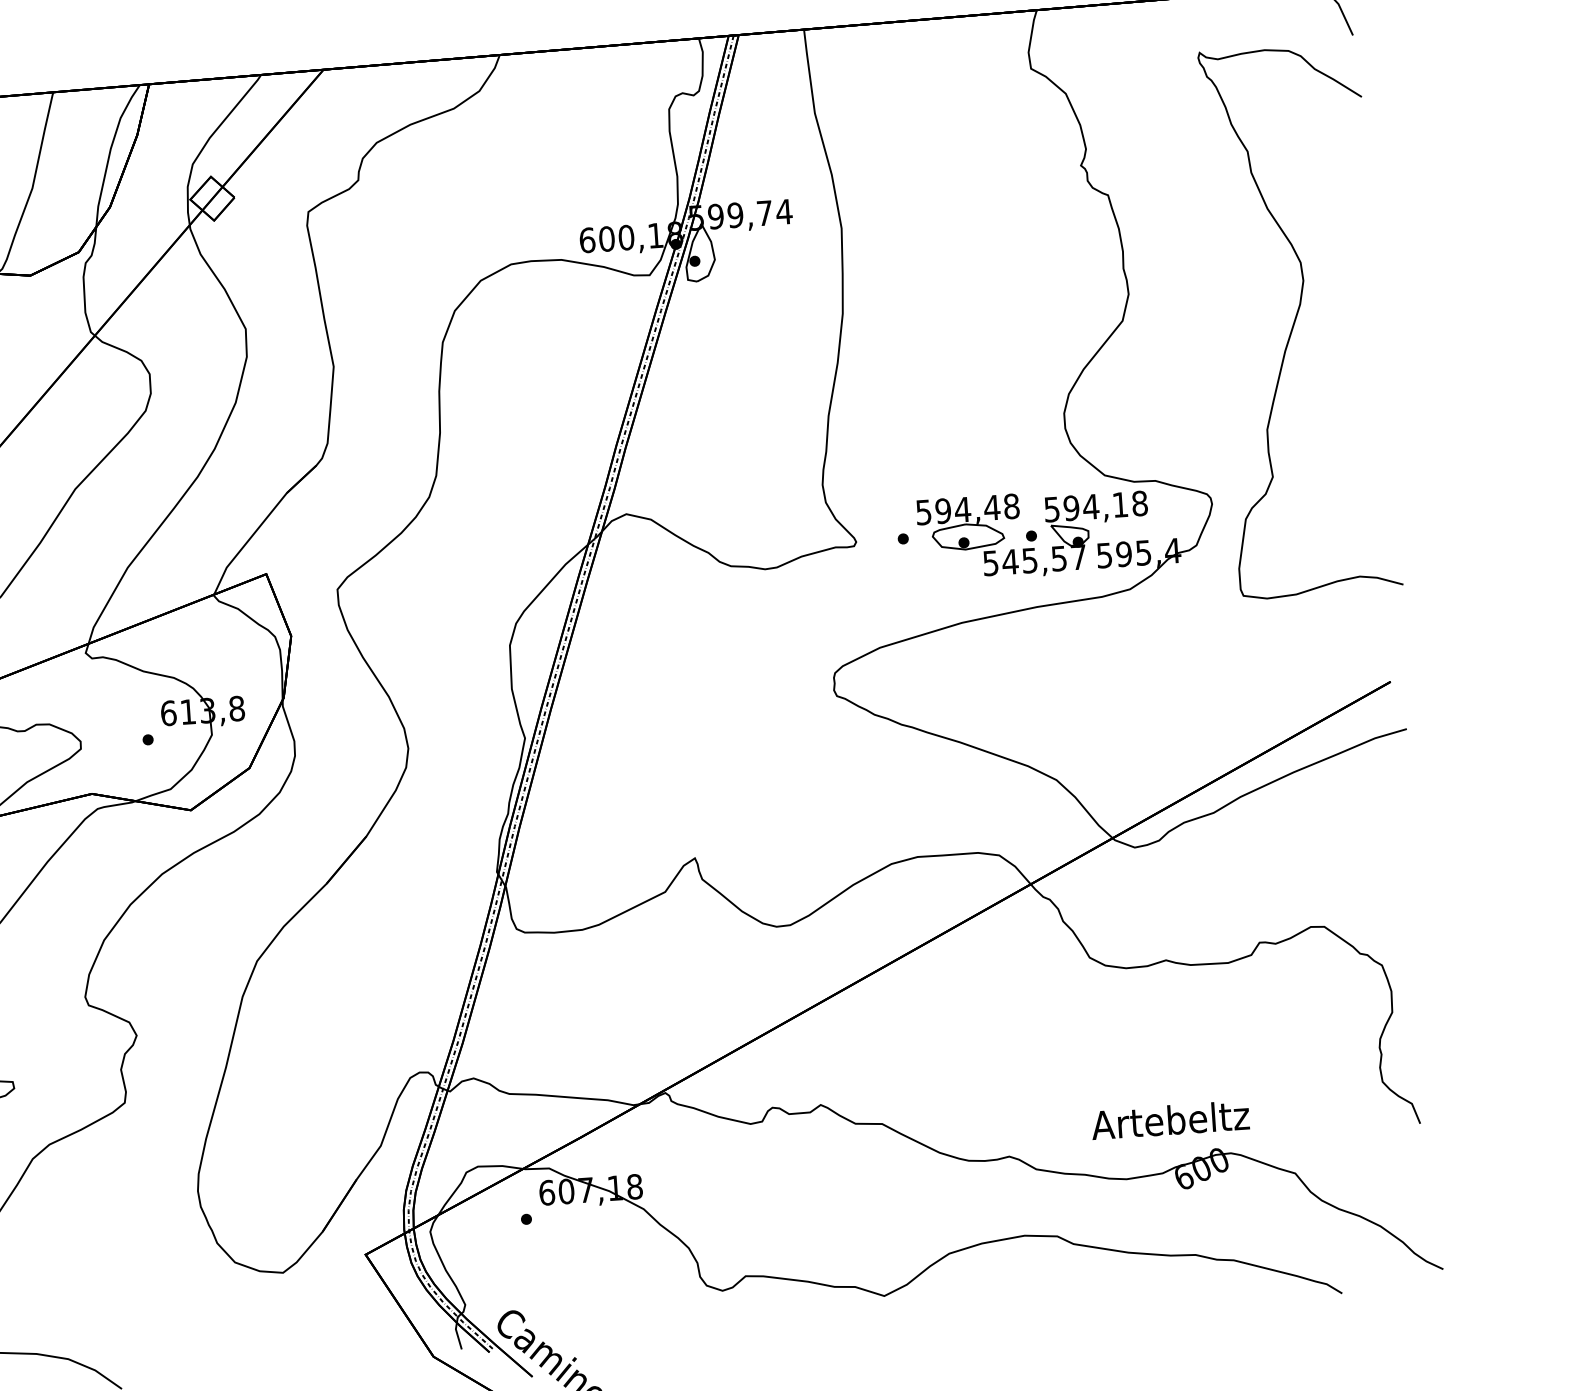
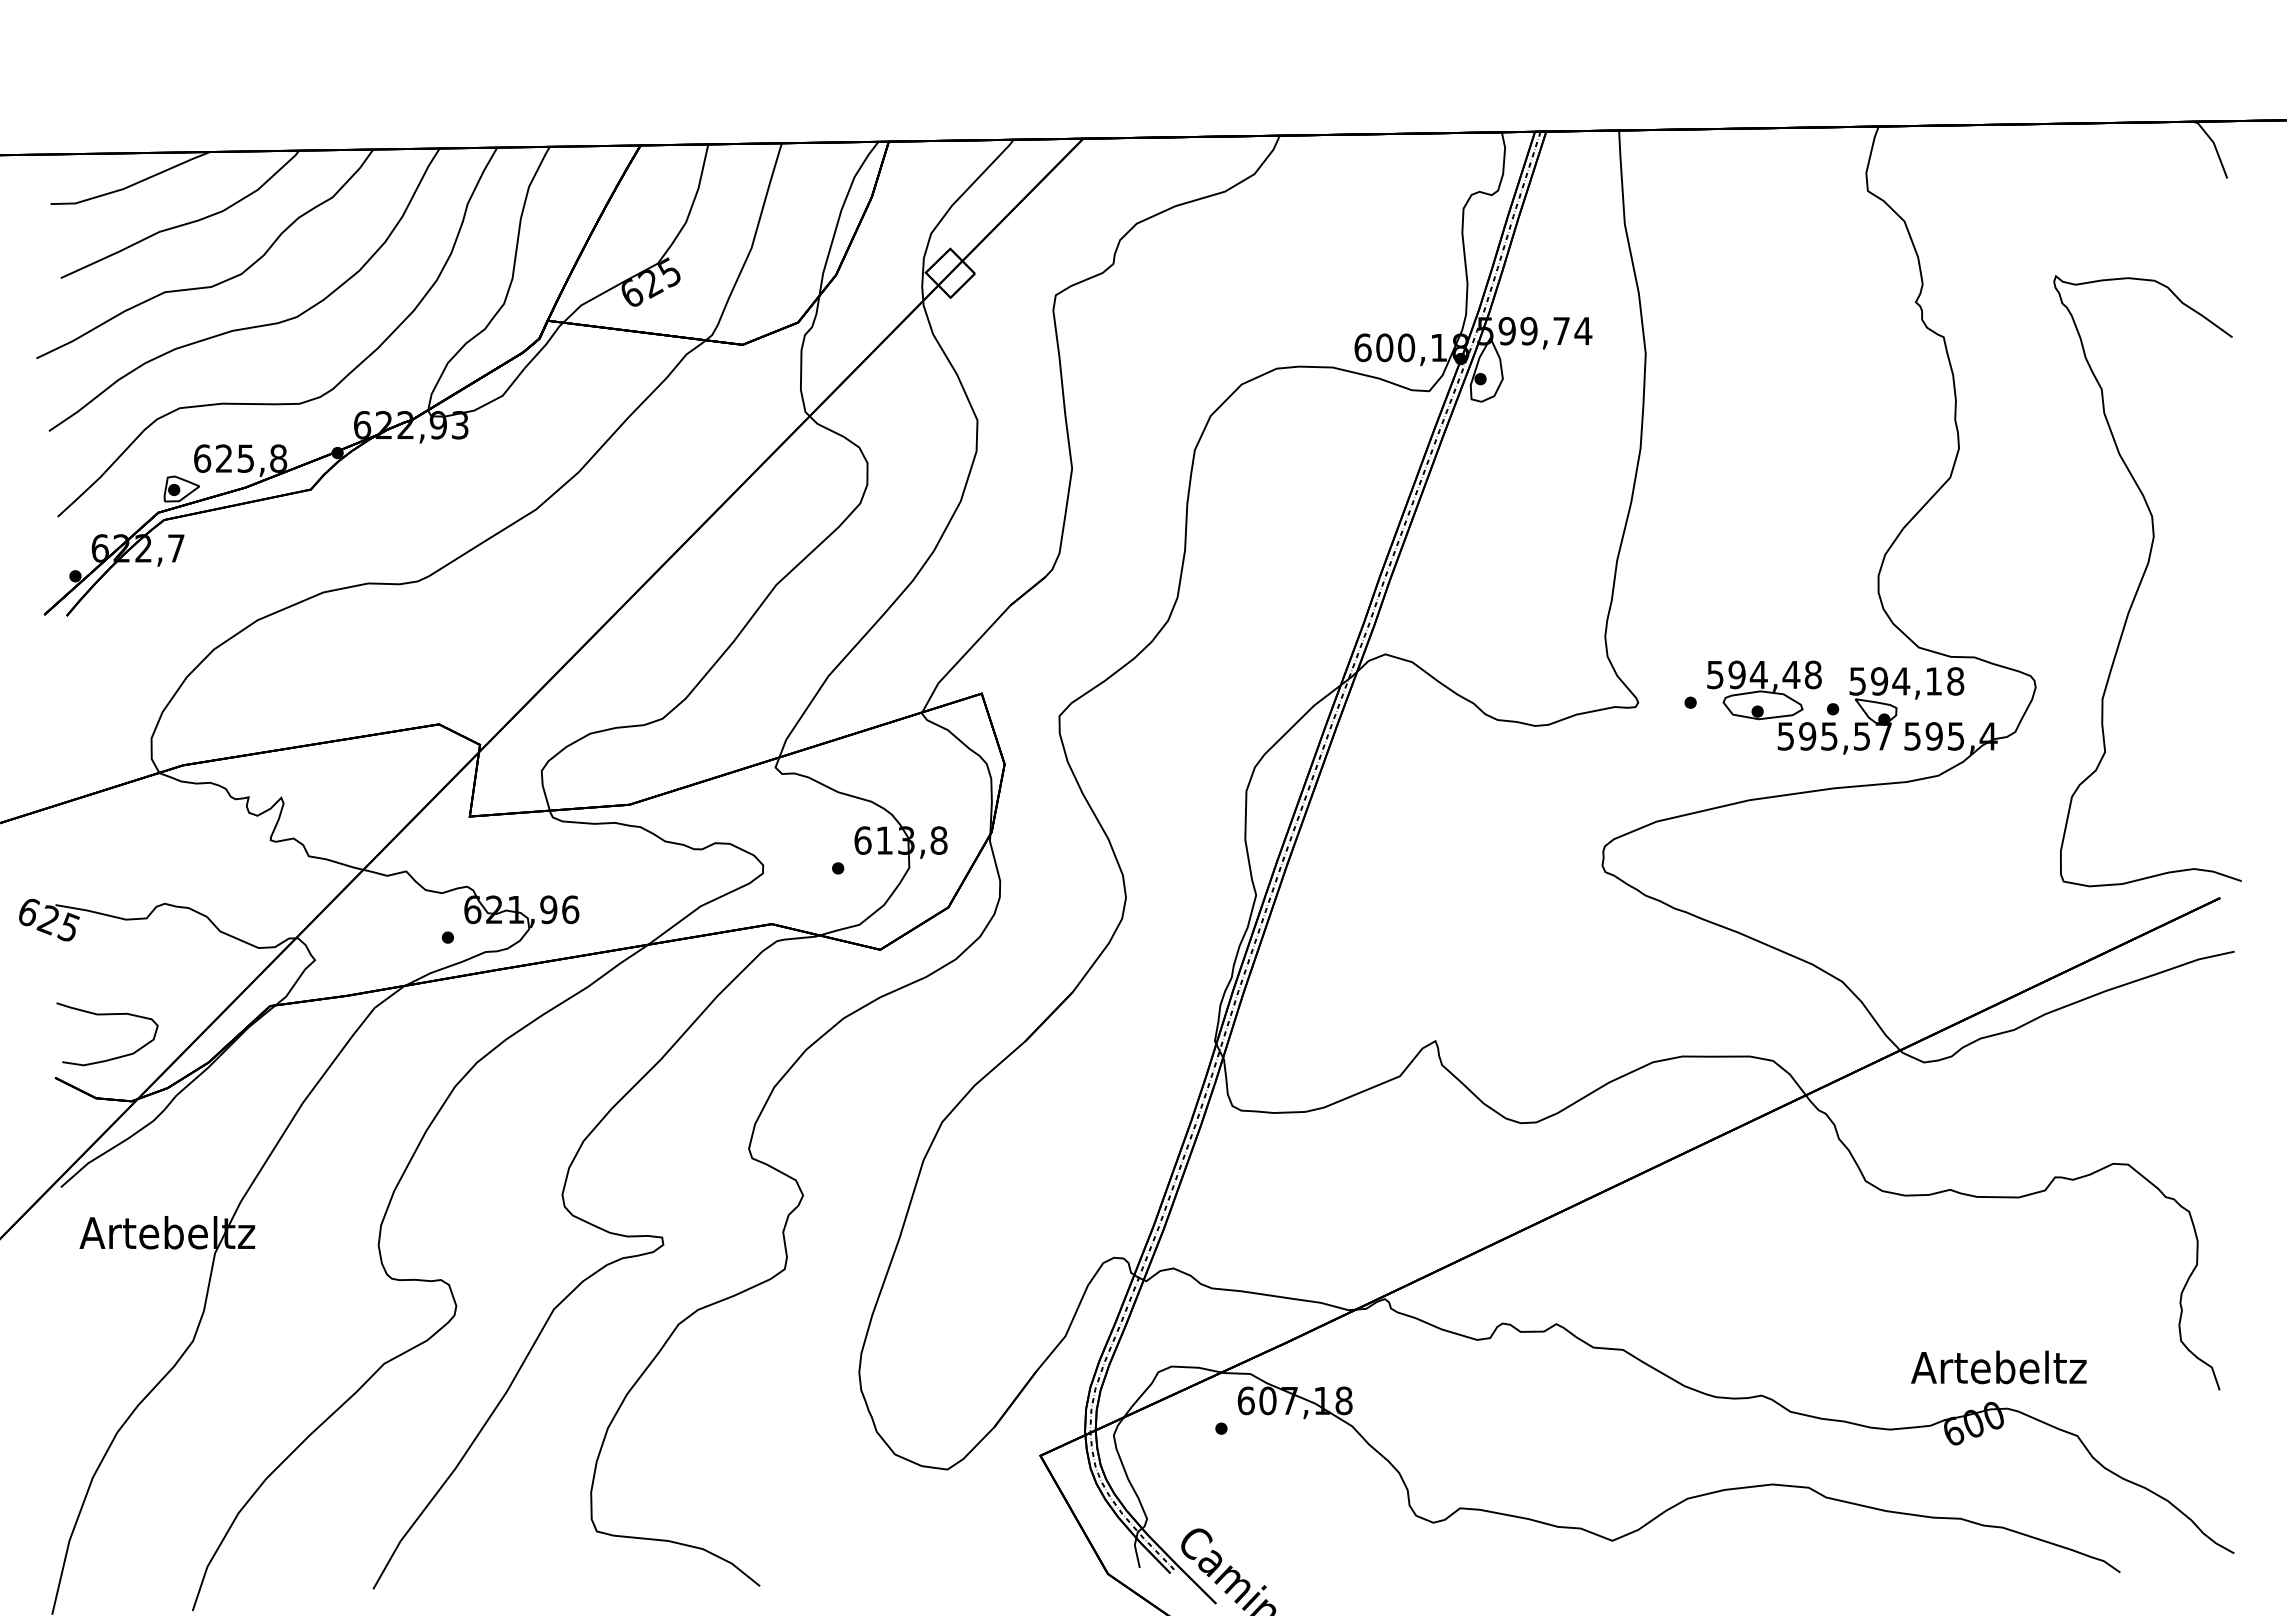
curve: (1296, 318) -> (2143, 578), moved
text: (1010, 562) -> (1807, 736), 545,57 -> 595,57
text: (1170, 1120) -> (1998, 1367), moved

